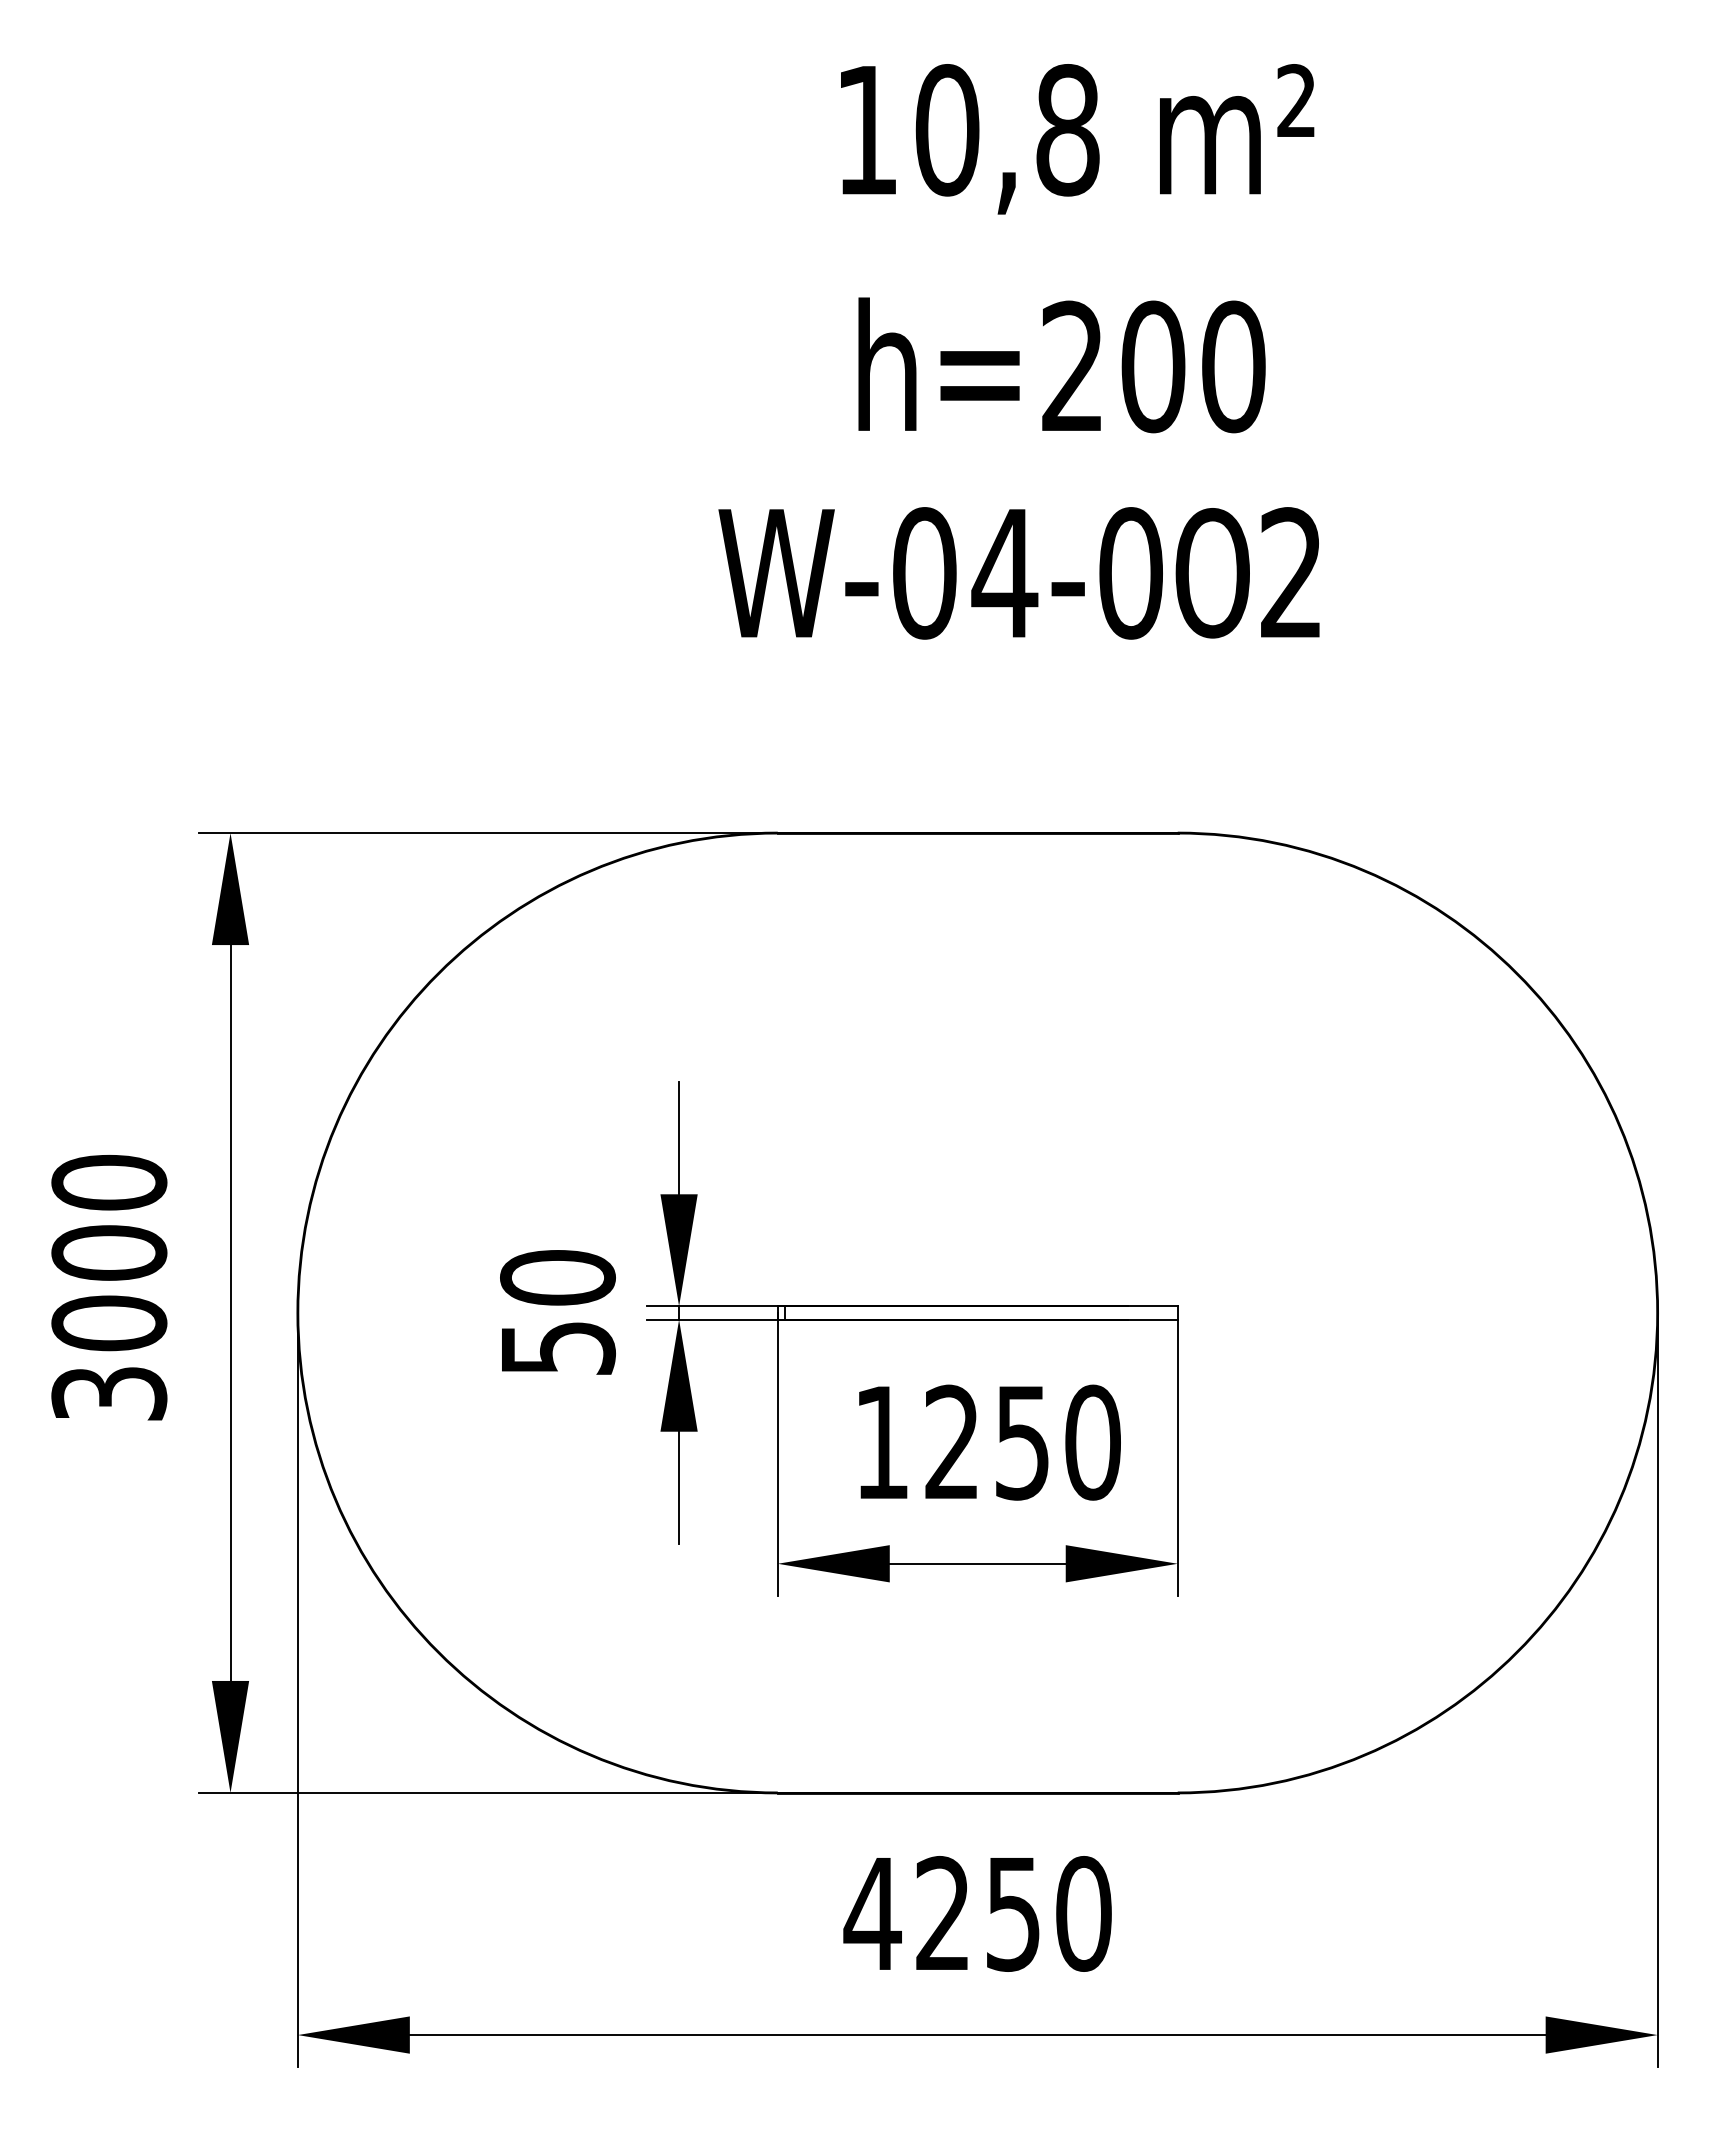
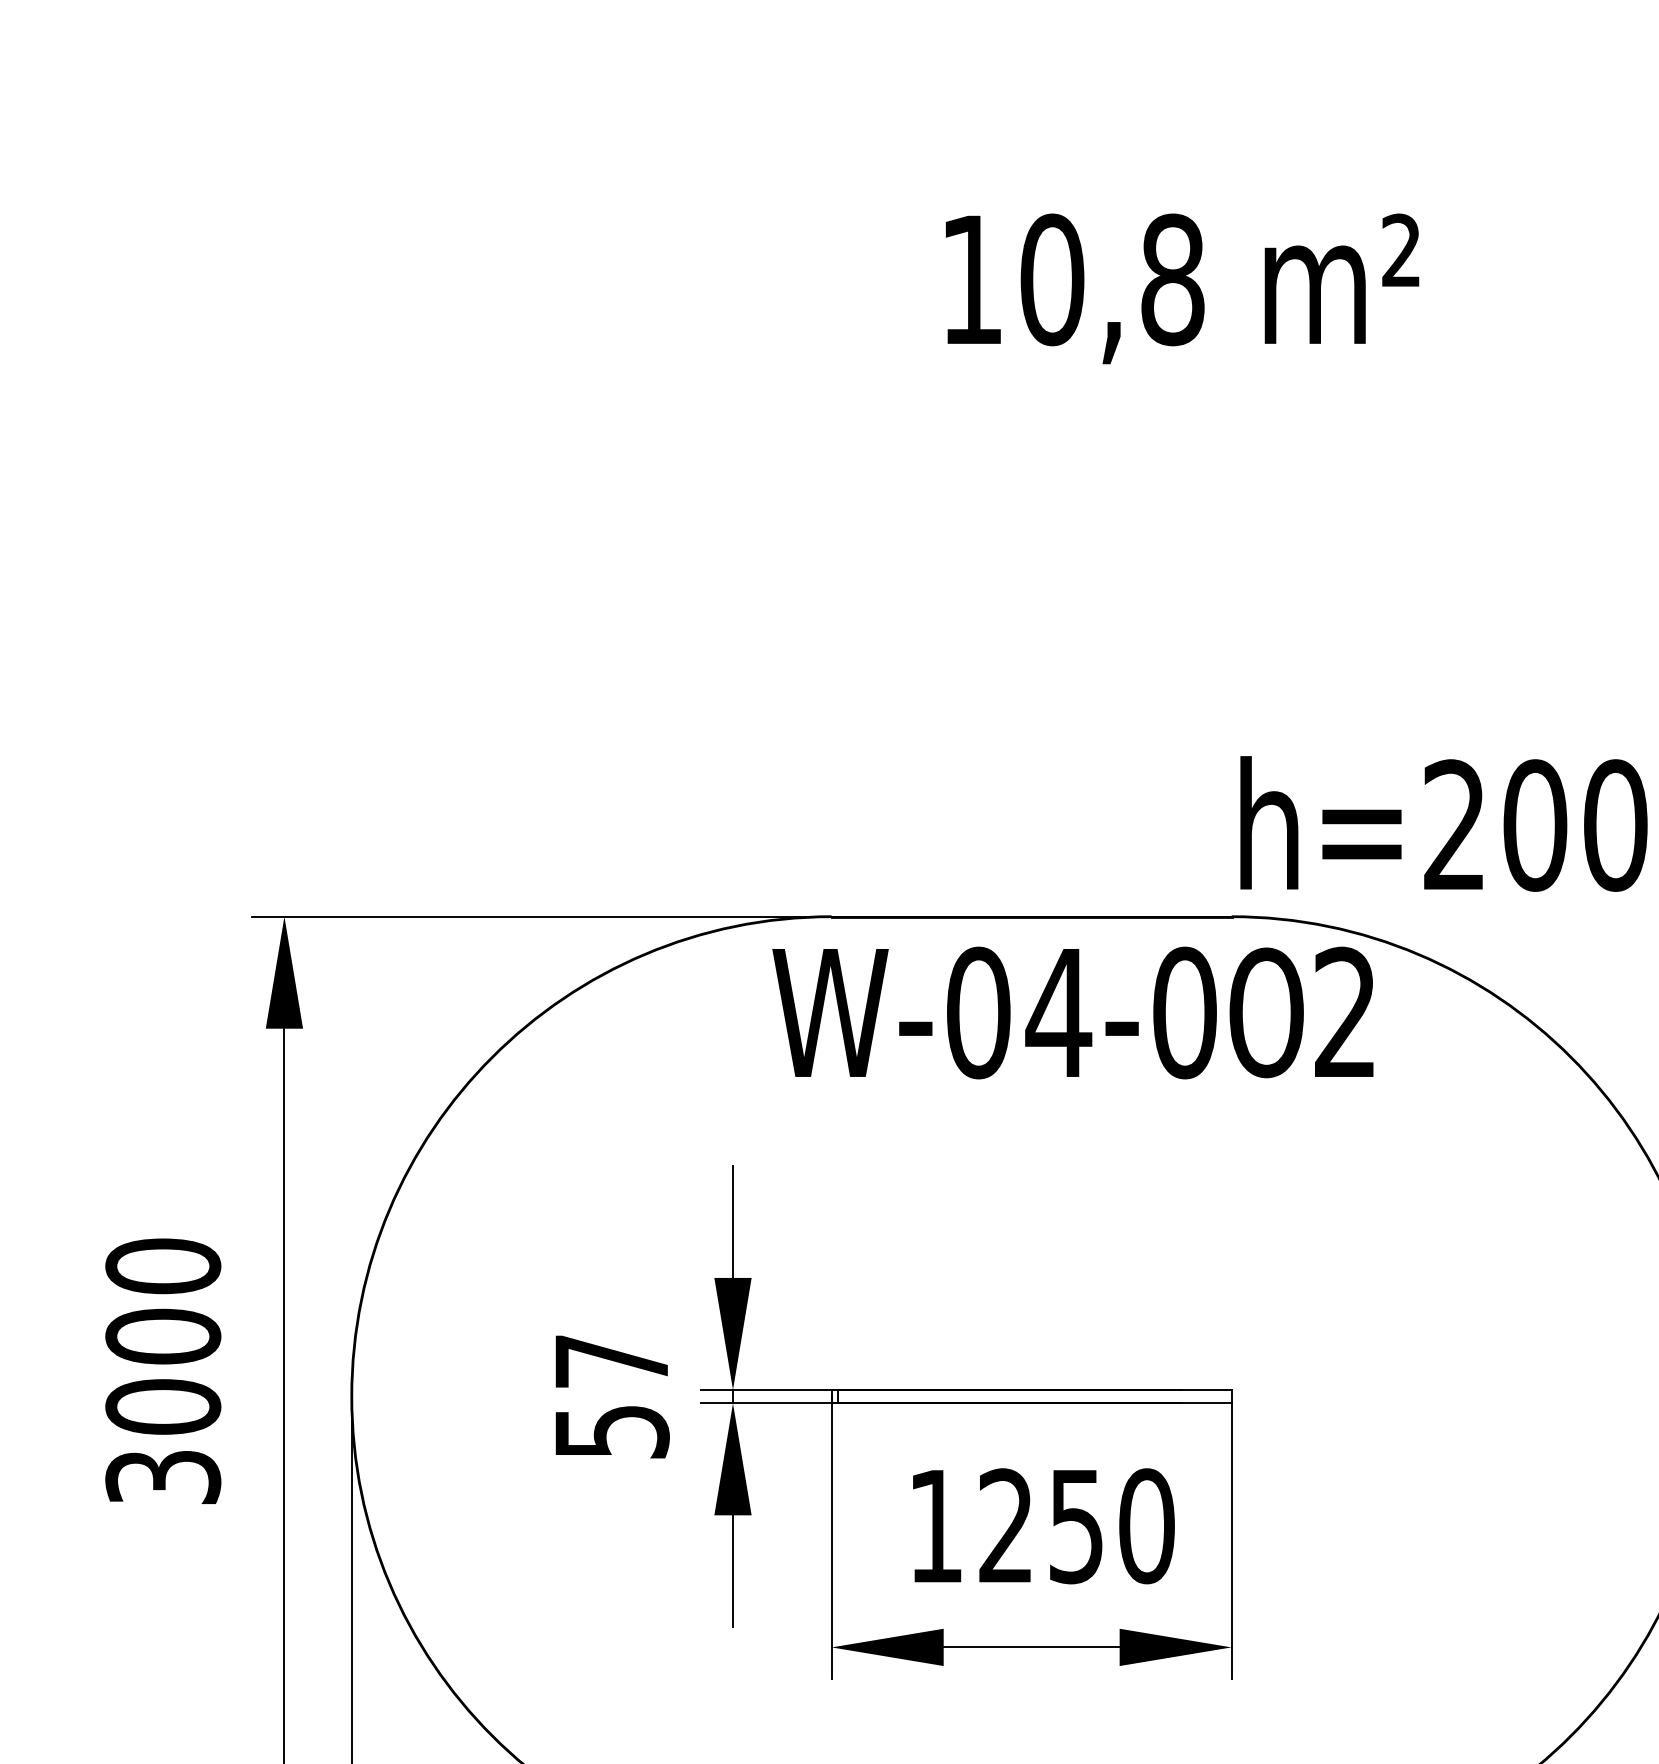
text: (1077, 139) -> (1182, 289), moved
text: (1061, 365) -> (1443, 824), moved
text: (1018, 573) -> (1072, 1013), moved
text: (557, 1277) -> (611, 1361), 50 -> 57

